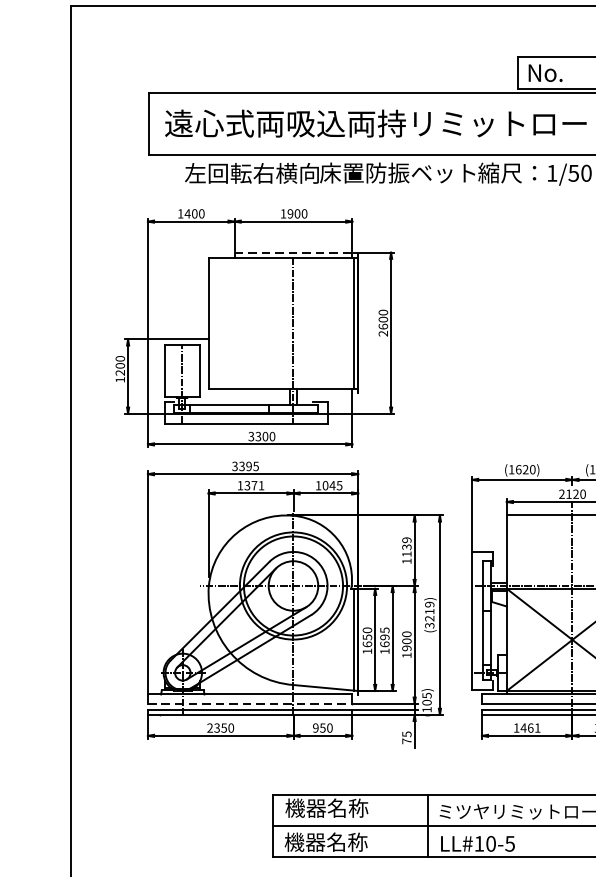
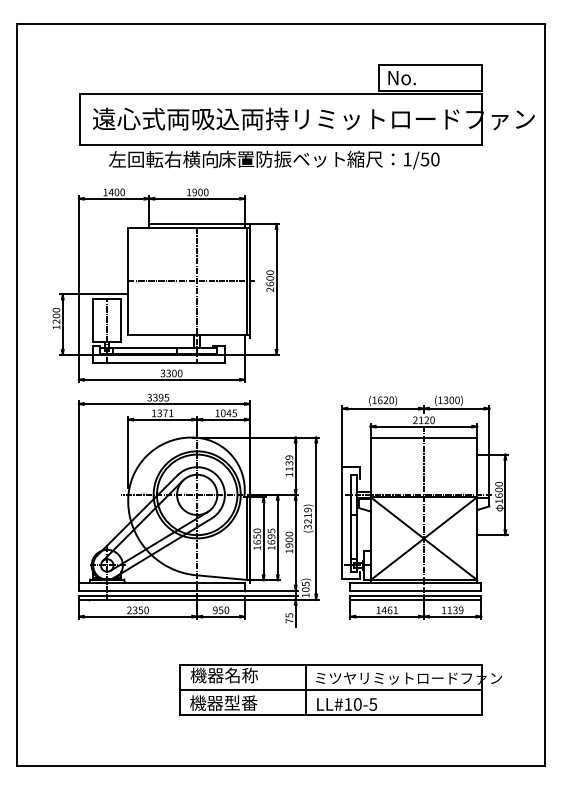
line: (293, 252) -> (197, 223), dashed -> solid
line: (286, 323) -> (191, 281), added
line: (250, 703) -> (162, 590), dashed -> solid
text: (346, 841) -> (240, 702), 機器名称 -> 機器型番

